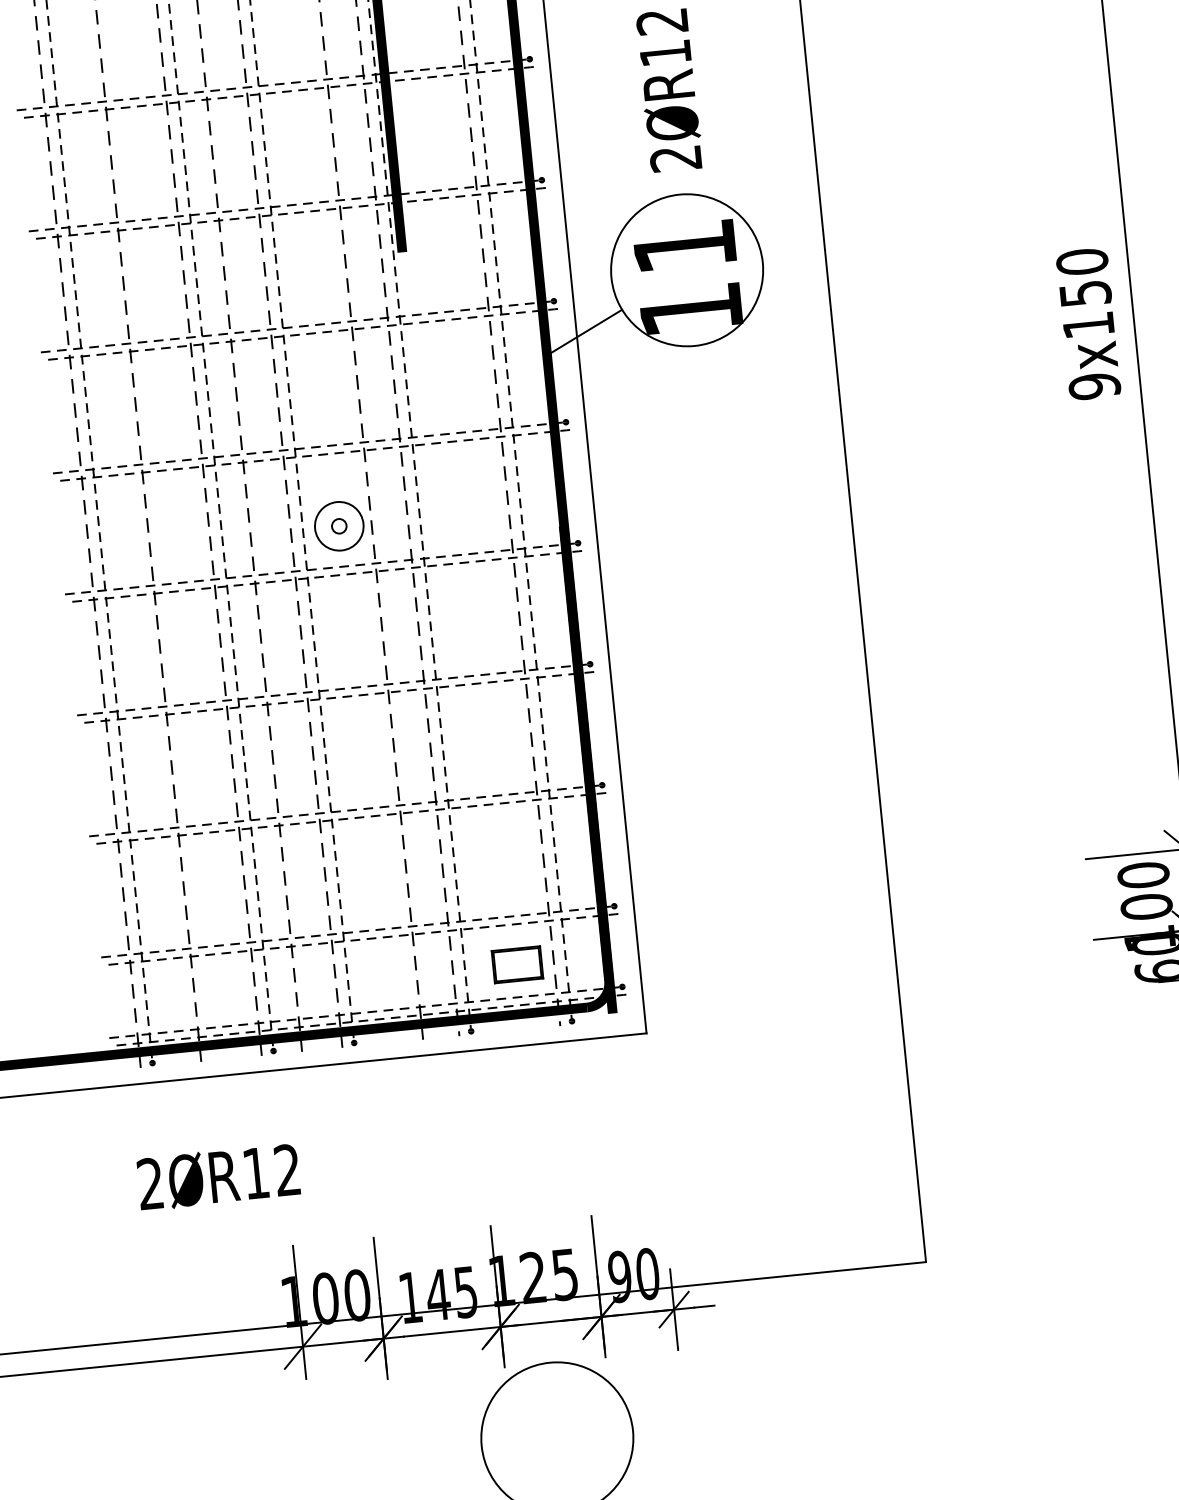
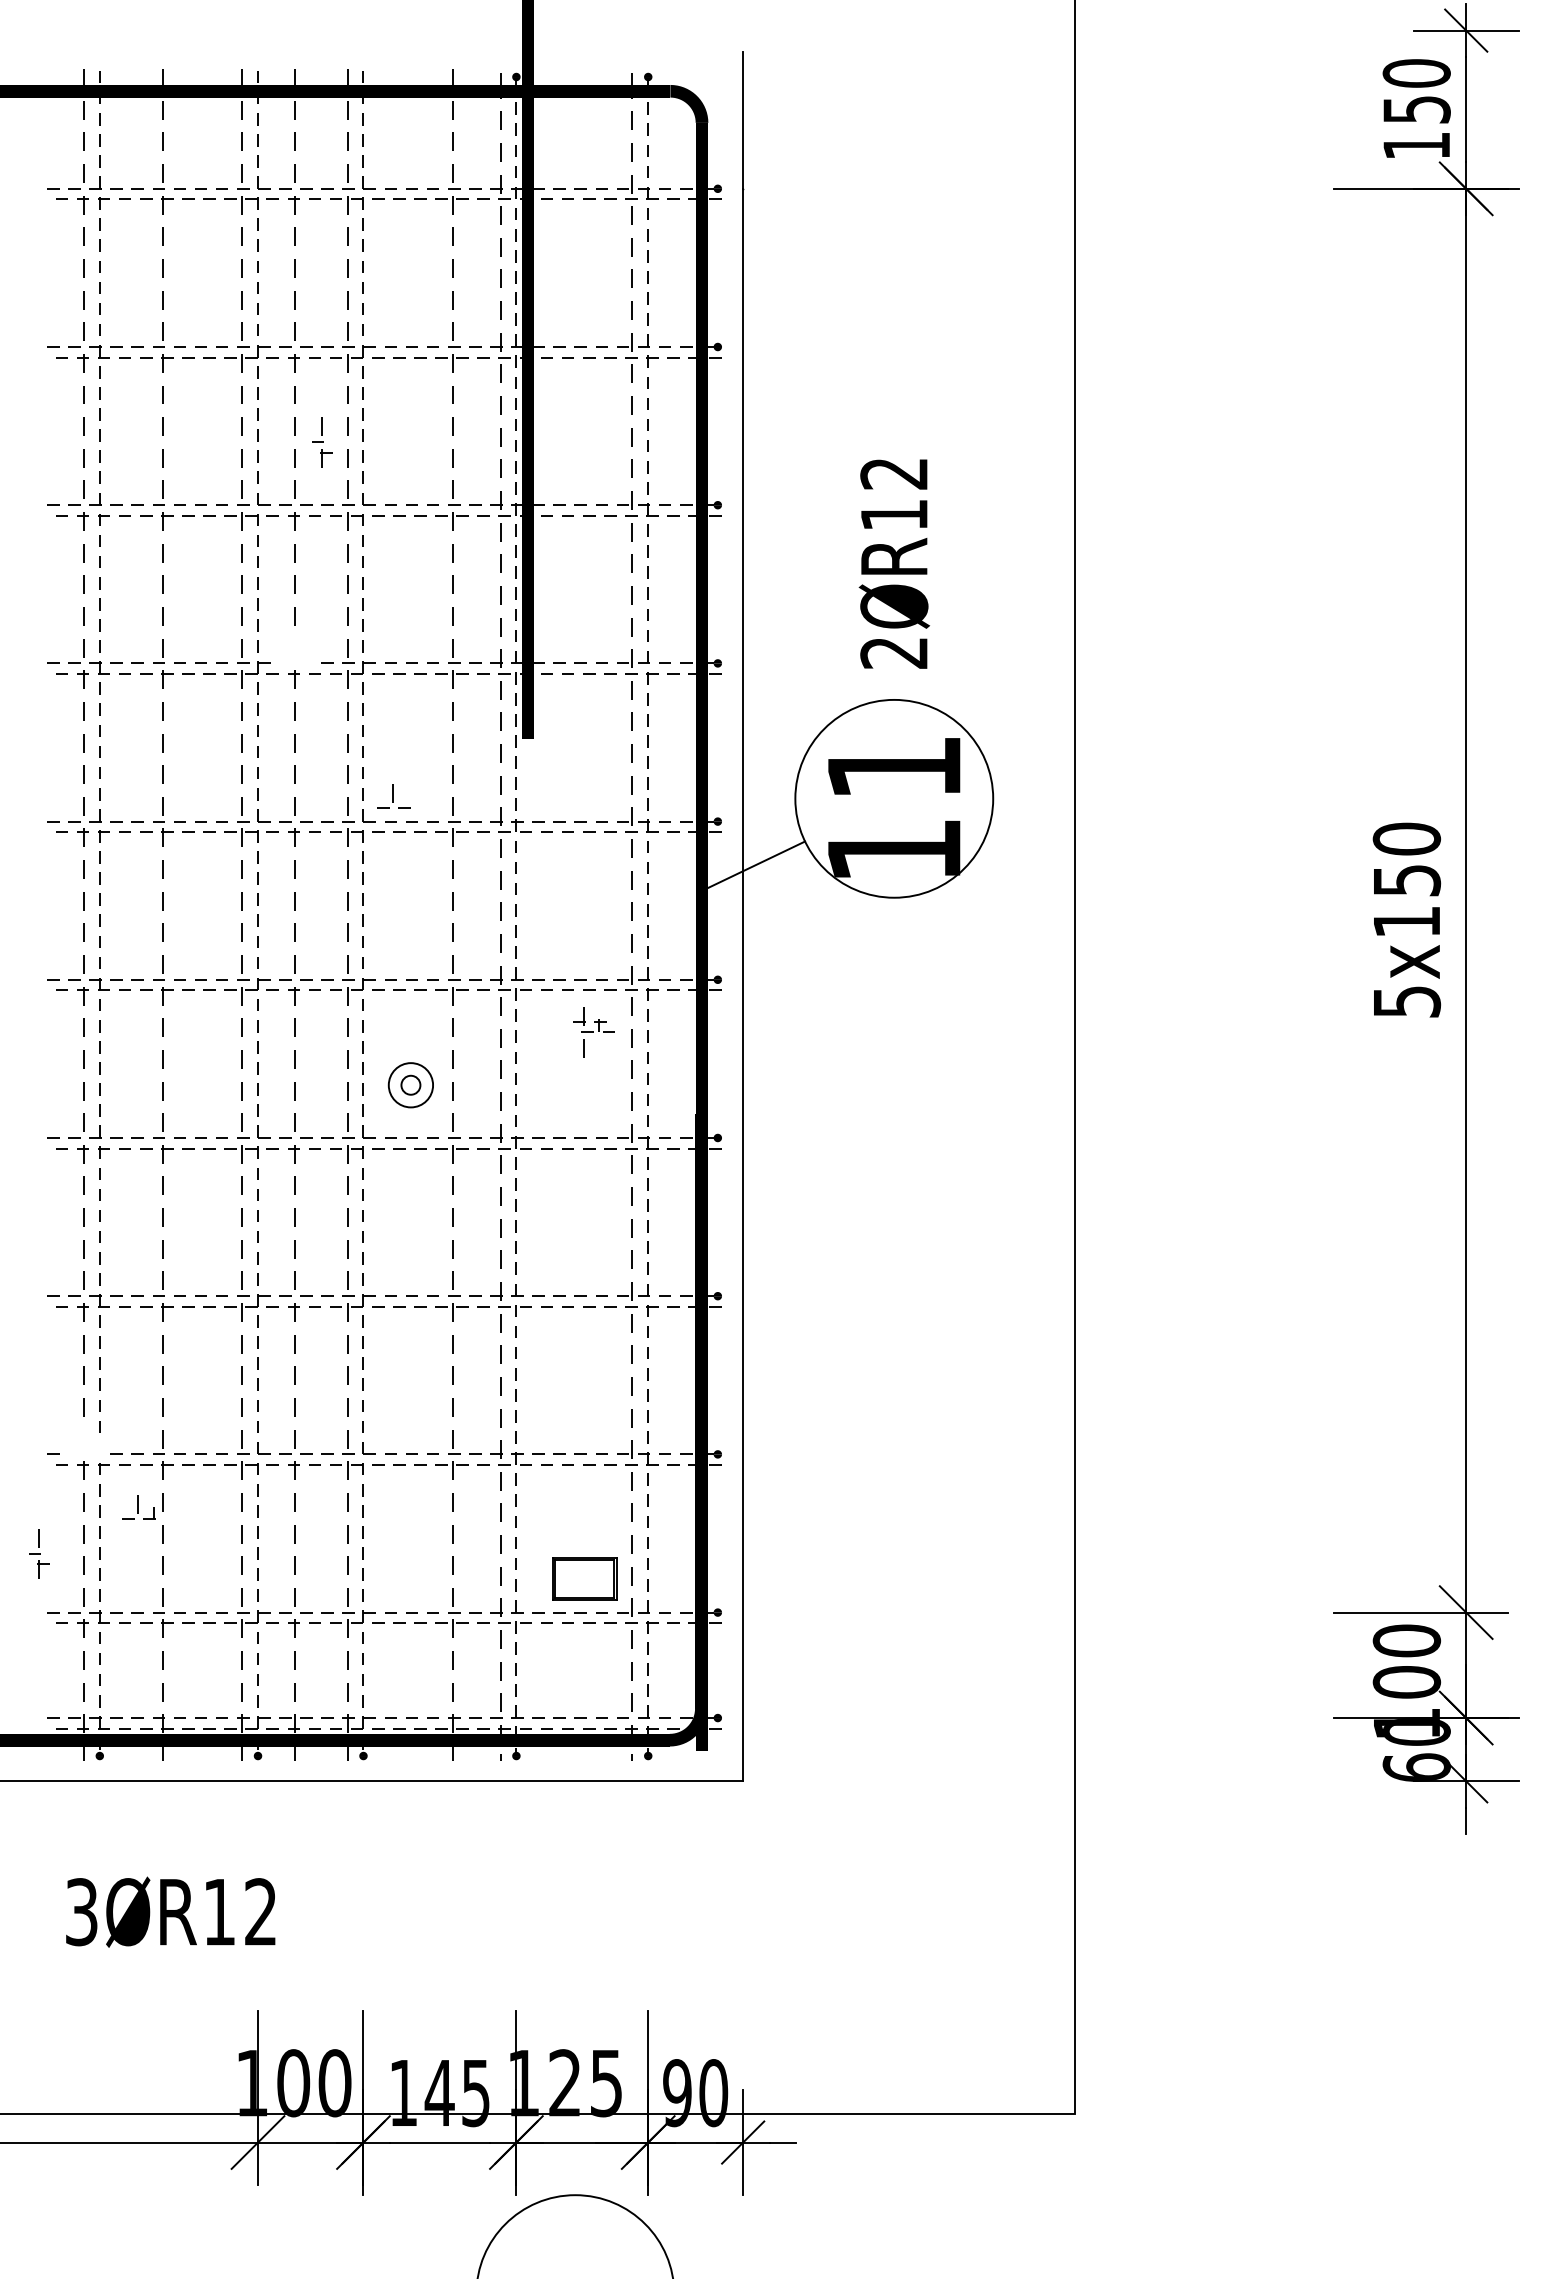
part: (222, 41) -> (322, 442), added
part: (217, 203) -> (393, 796), moved
text: (1094, 386) -> (1406, 1001), 9x150 -> 5x150
part: (474, 472) -> (593, 1032), added
circle: (338, 525) -> (410, 1084), size x0.7
part: (116, 824) -> (138, 1507), moved
part: (90, 912) -> (39, 1553), added
part: (517, 964) -> (584, 1578), moved
text: (150, 1184) -> (81, 1912), 2ØR12 -> 3ØR12

